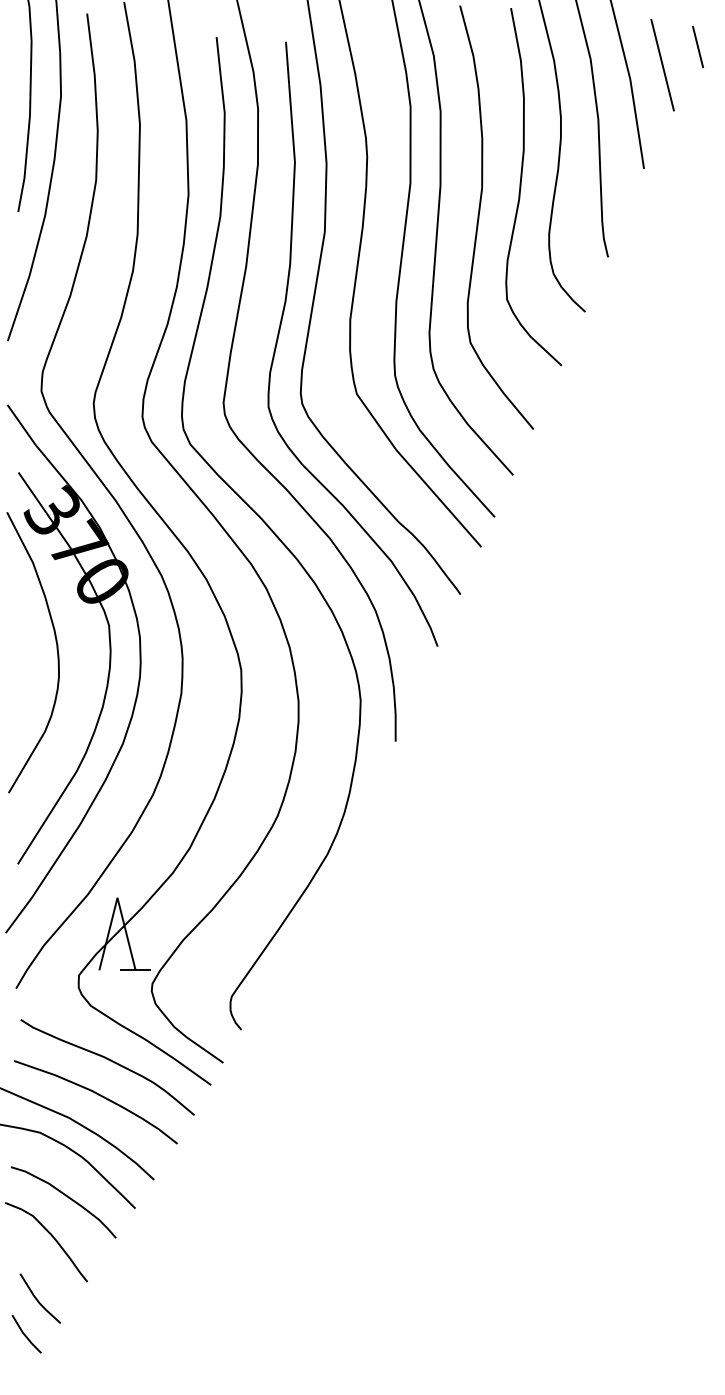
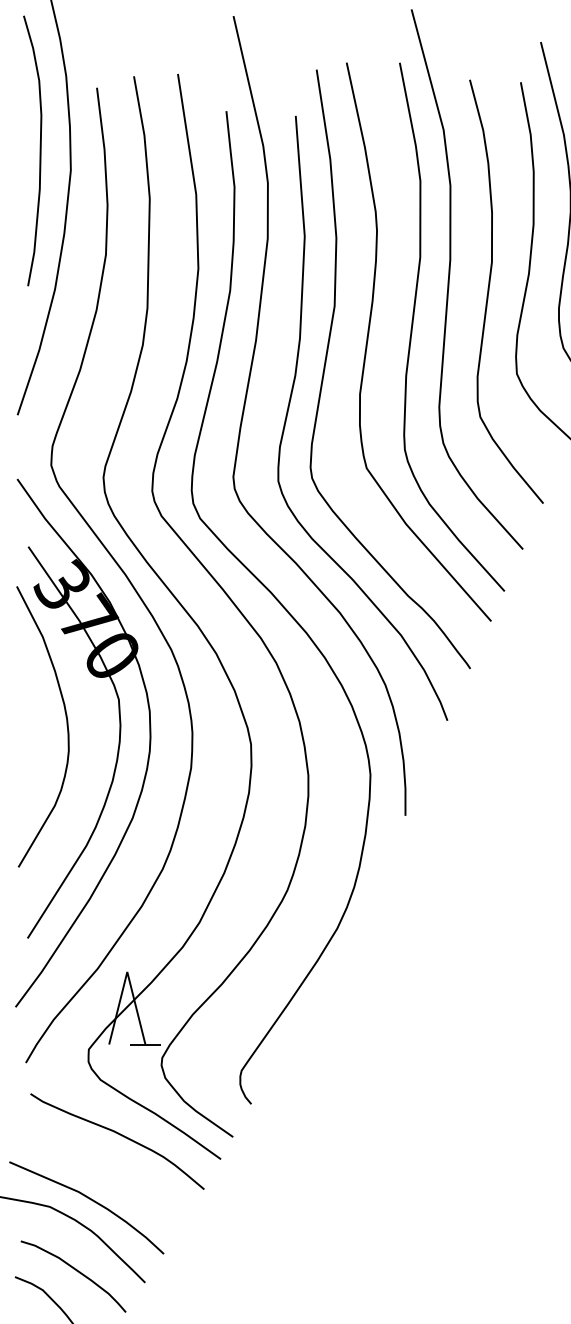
curve: (98, 1095) -> (108, 1169), removed

